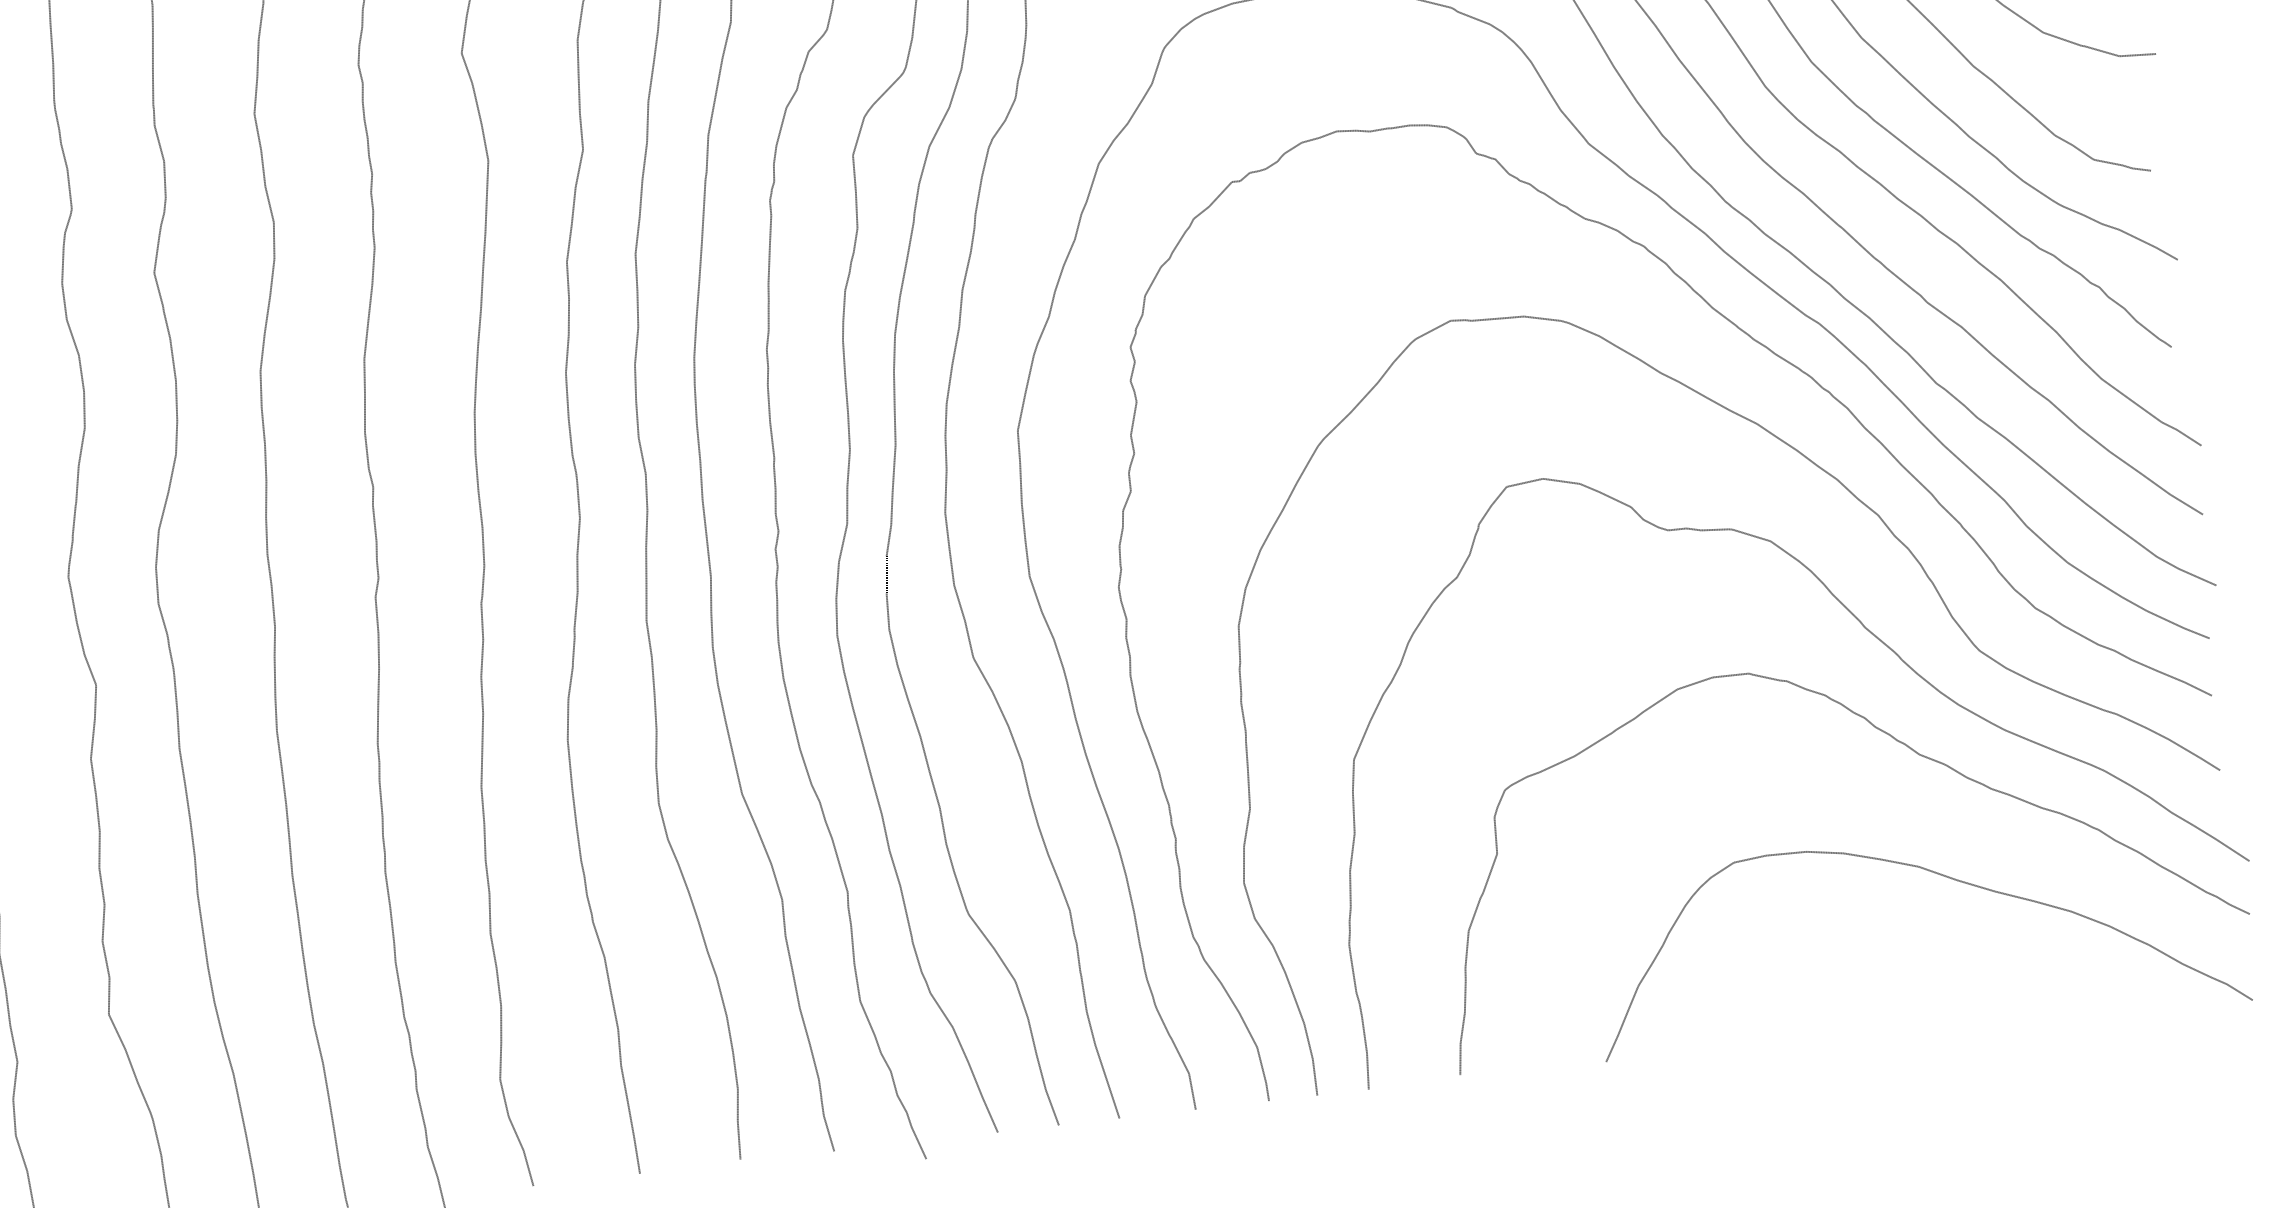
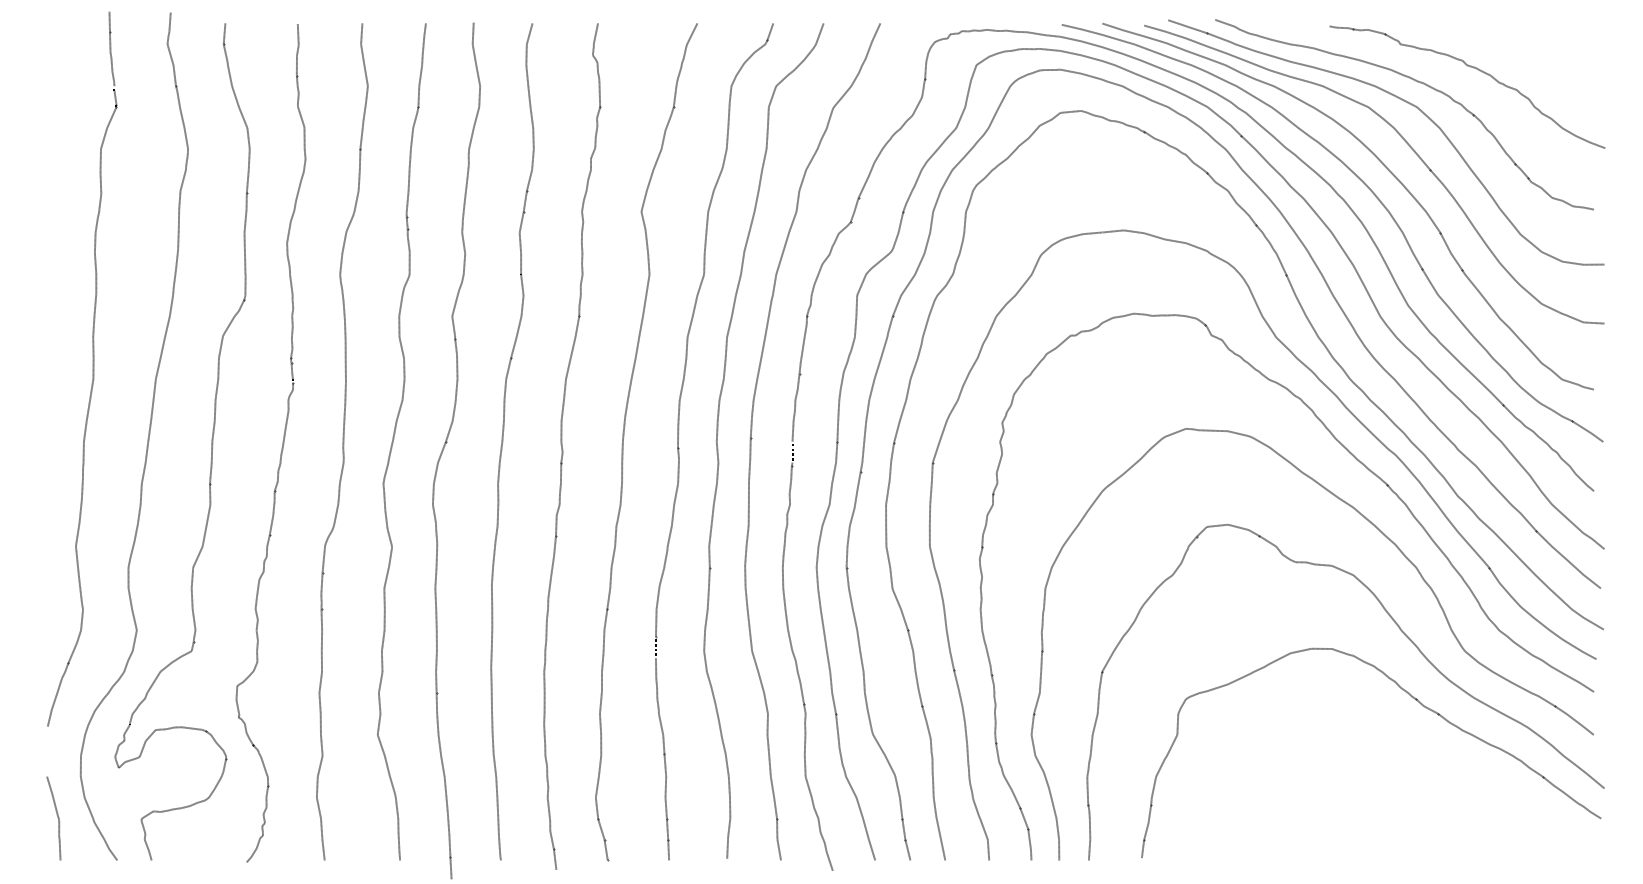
curve: (1939, 875) -> (1427, 776), removed

